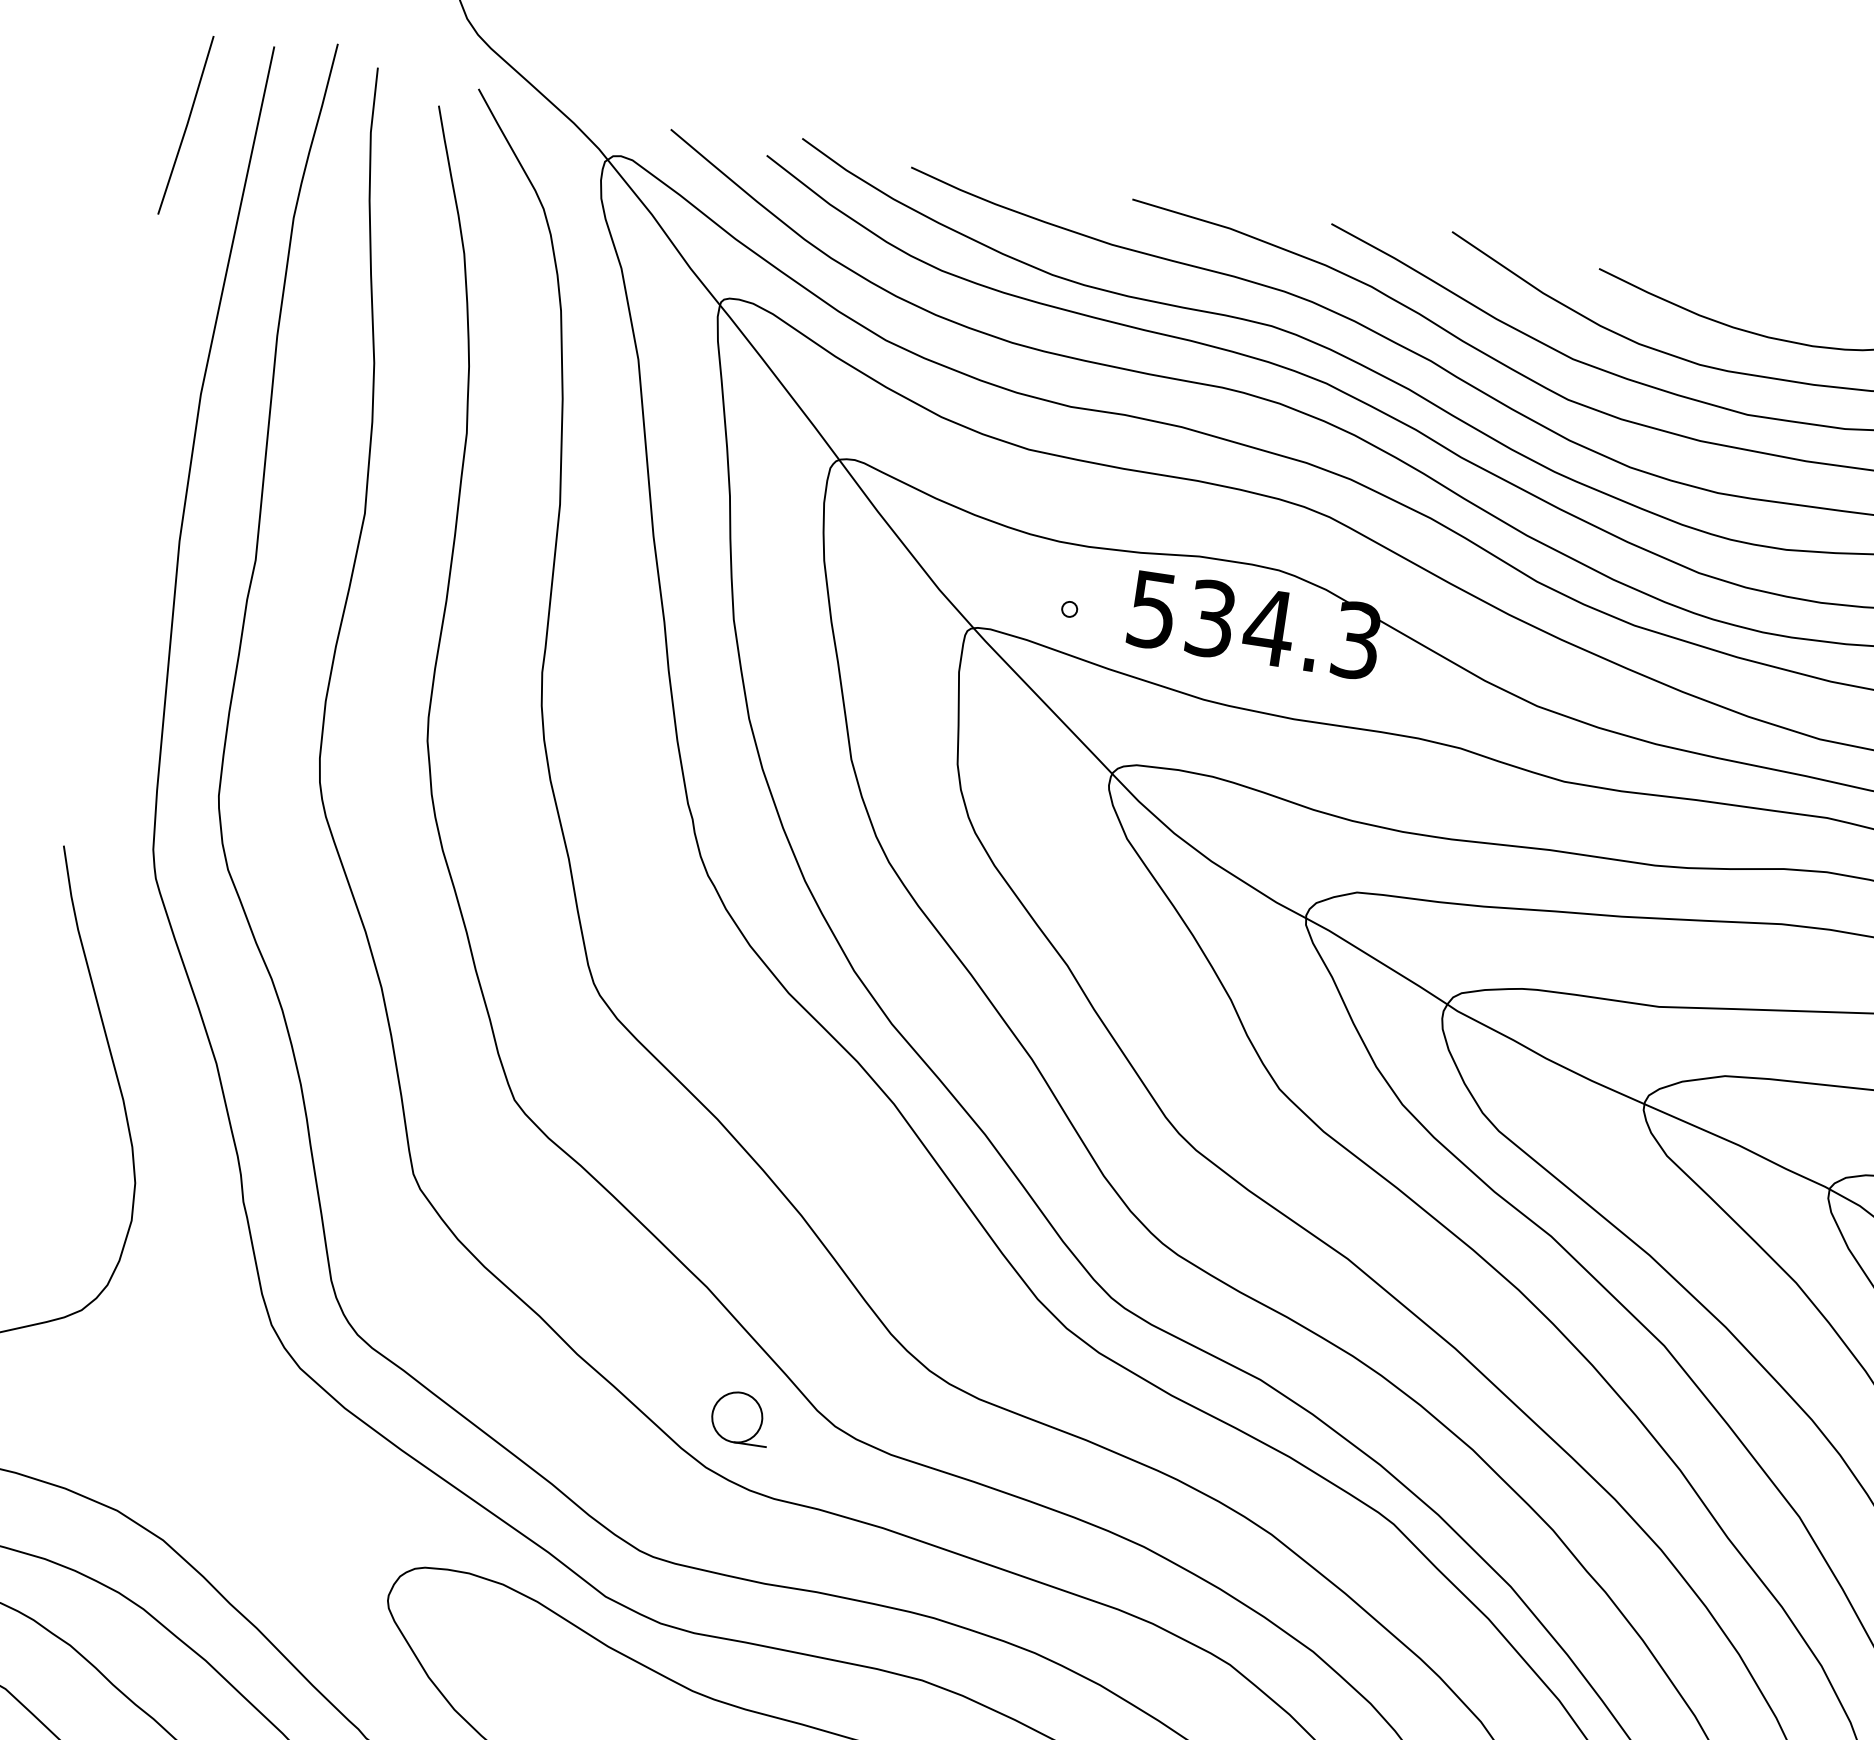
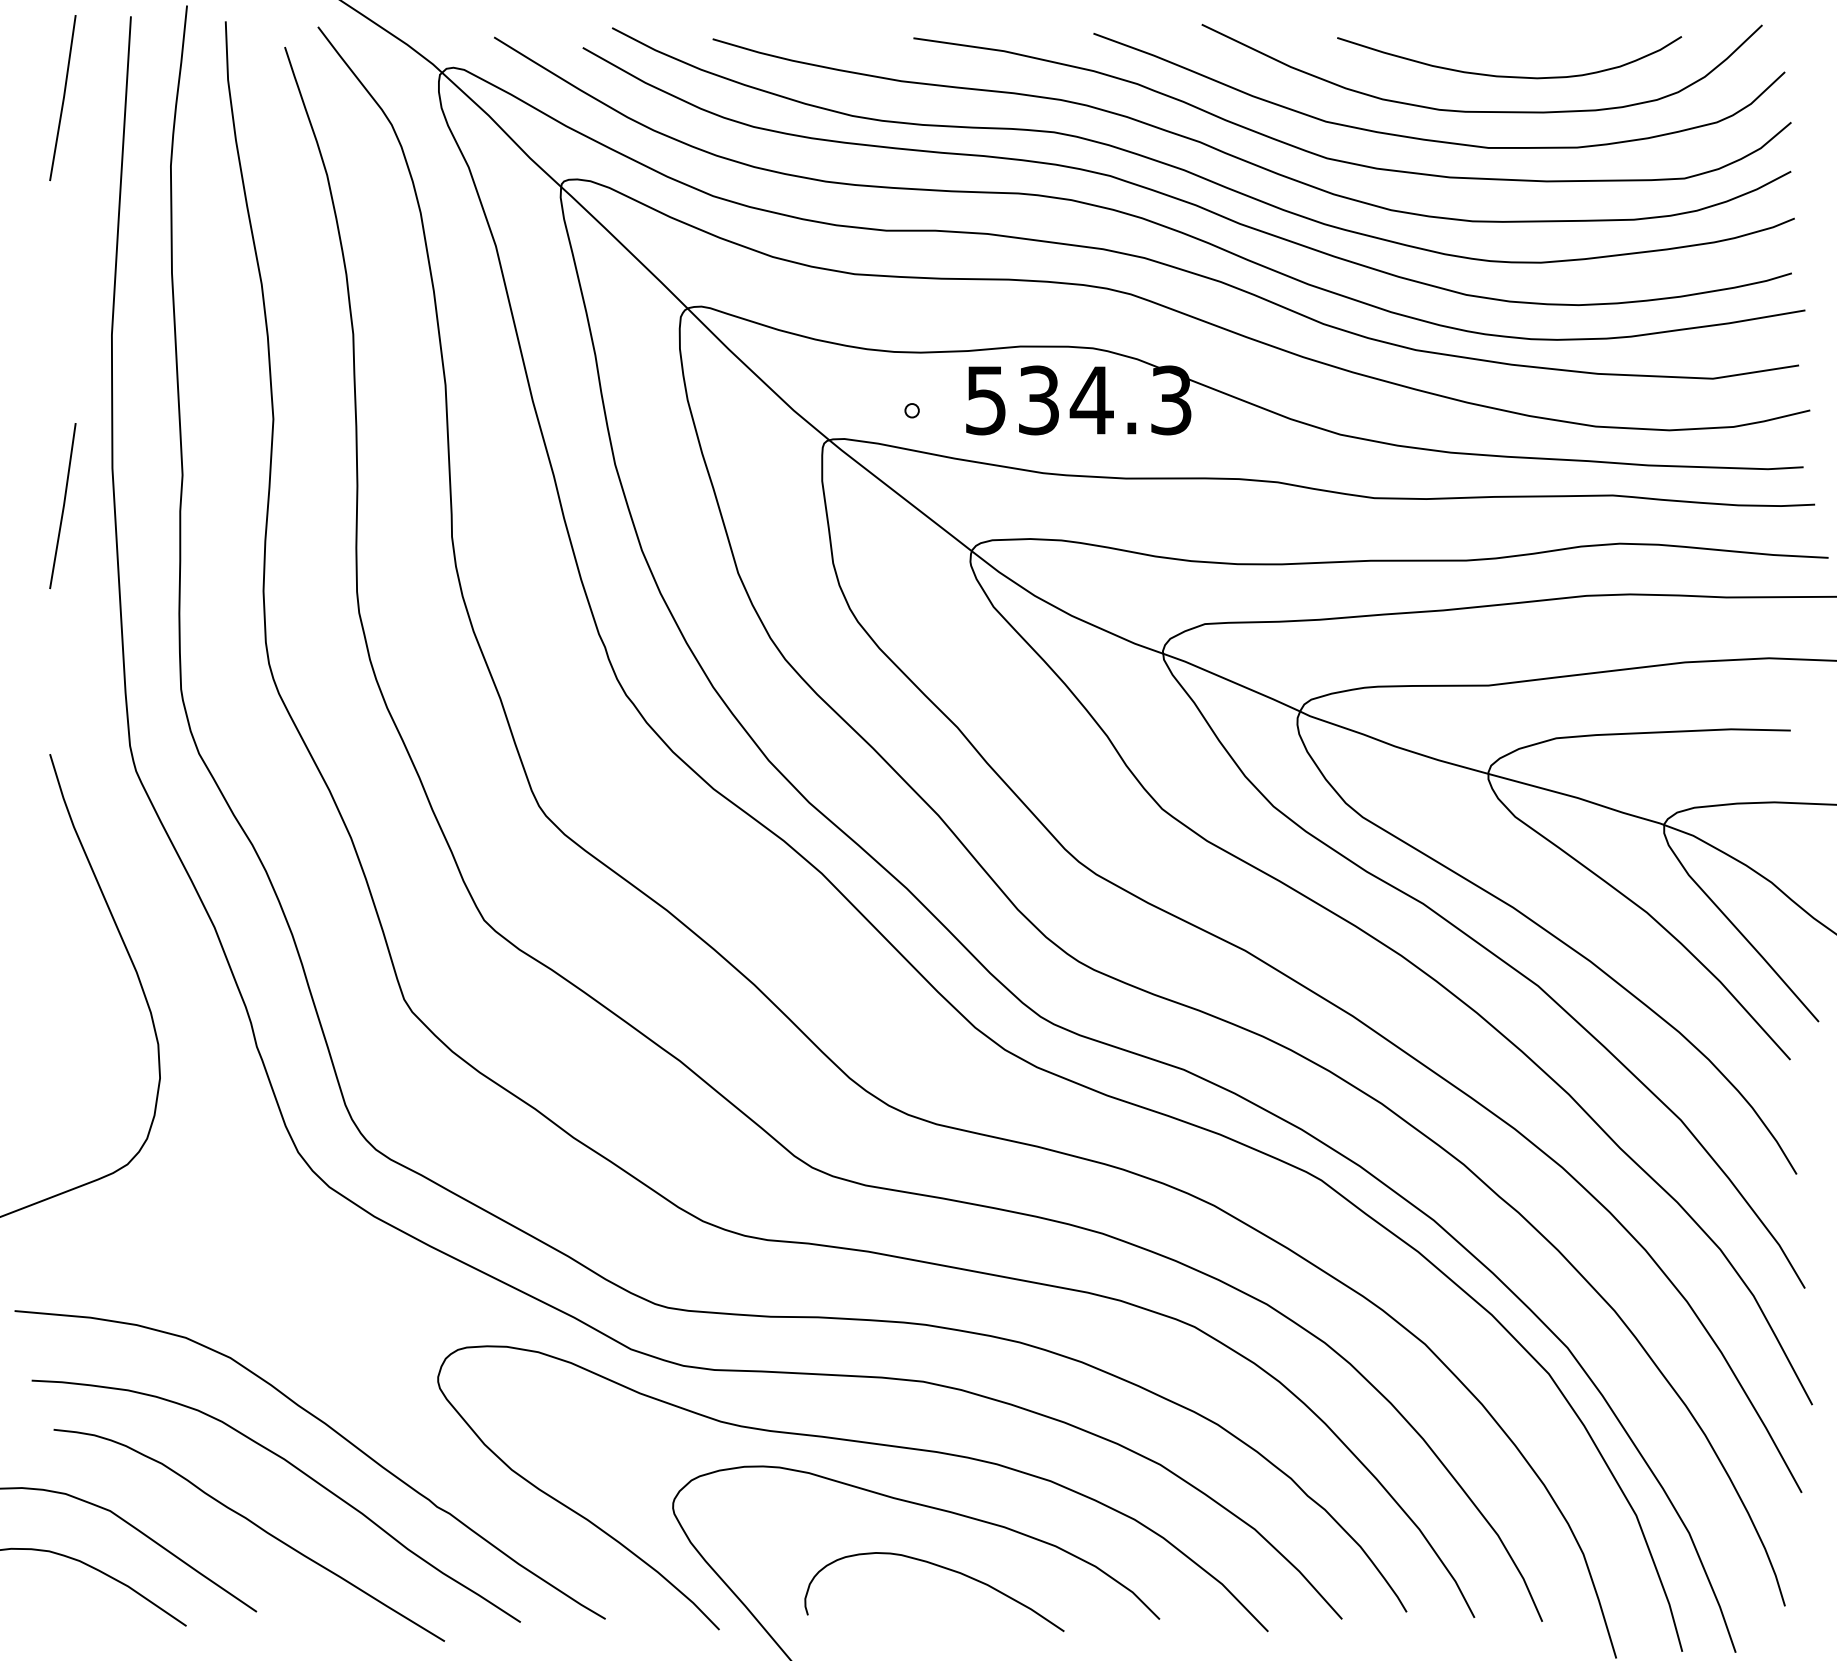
line: (118, 575) -> (62, 506), added
part: (739, 1417) -> (726, 1172), removed

